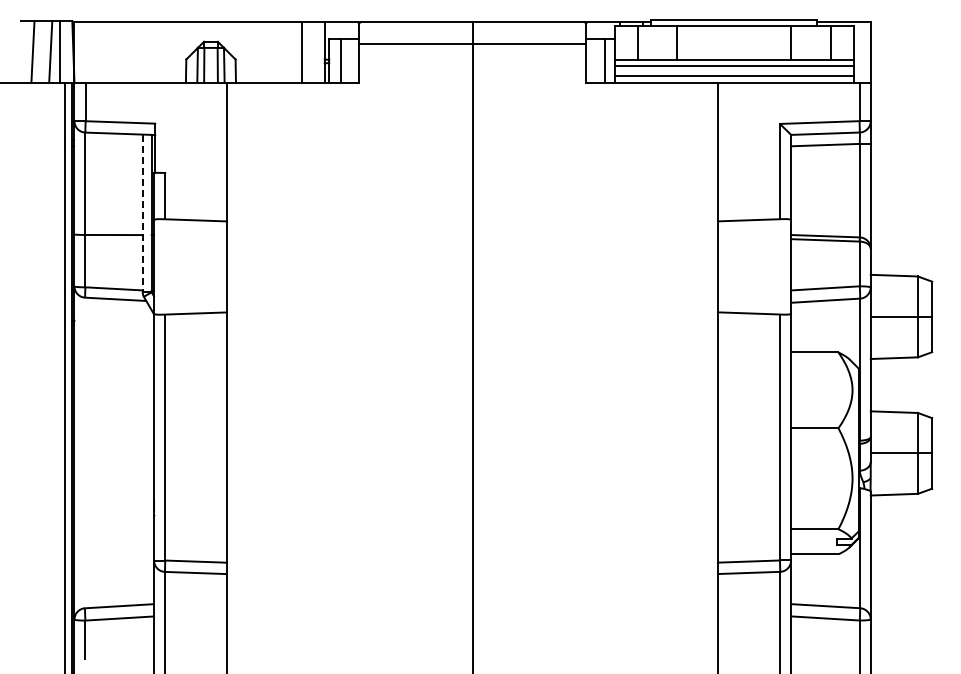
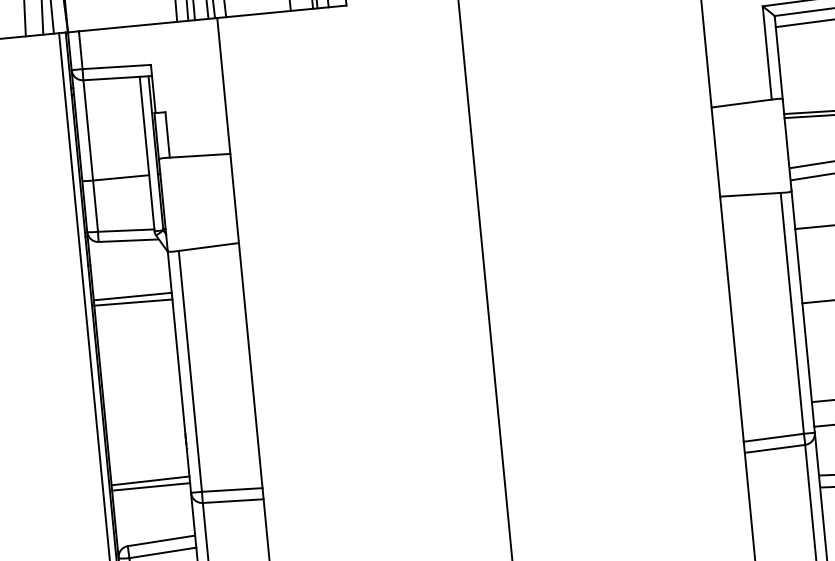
line: (142, 213) -> (146, 154), dashed -> solid
line: (114, 356) -> (133, 296), added
line: (114, 362) -> (133, 302), added
line: (114, 544) -> (150, 480), added
line: (114, 550) -> (151, 486), added

